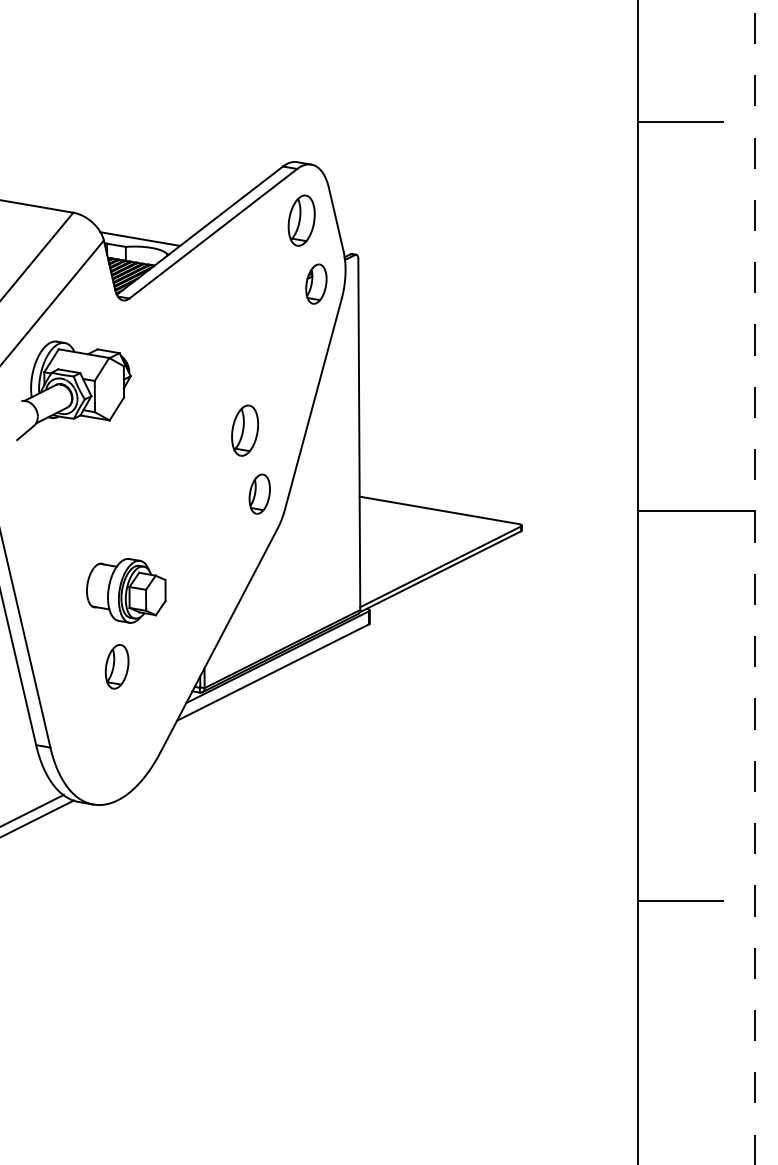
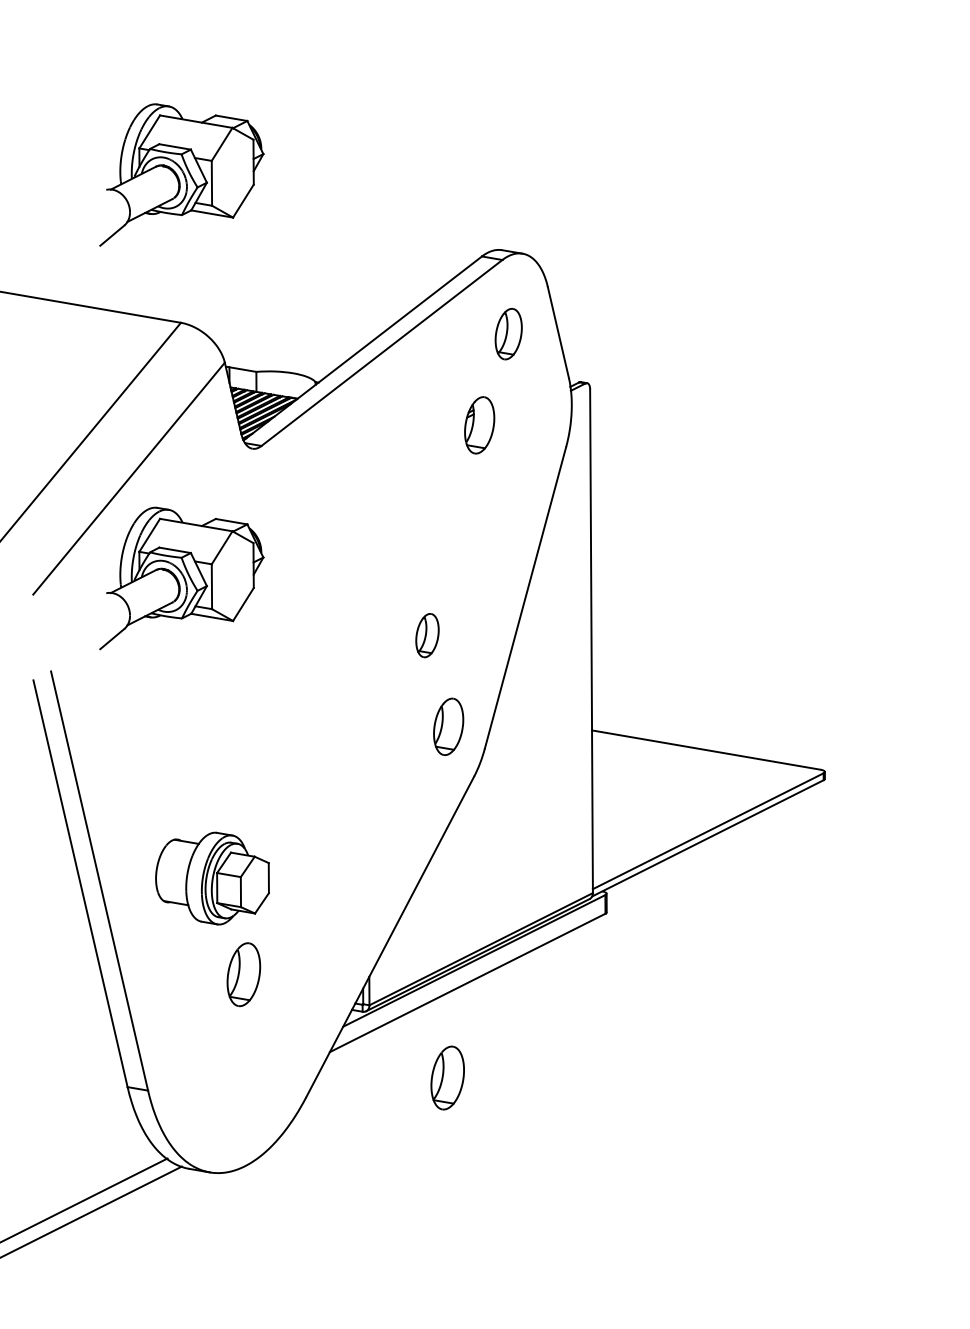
part: (73, 109) -> (181, 174), added
part: (301, 220) -> (508, 333), size x0.7
line: (140, 238) -> (277, 359), removed
part: (316, 283) -> (479, 424), moved
part: (244, 430) -> (426, 635), size x0.6
part: (126, 590) -> (212, 878), moved
part: (258, 738) -> (446, 1077), added

